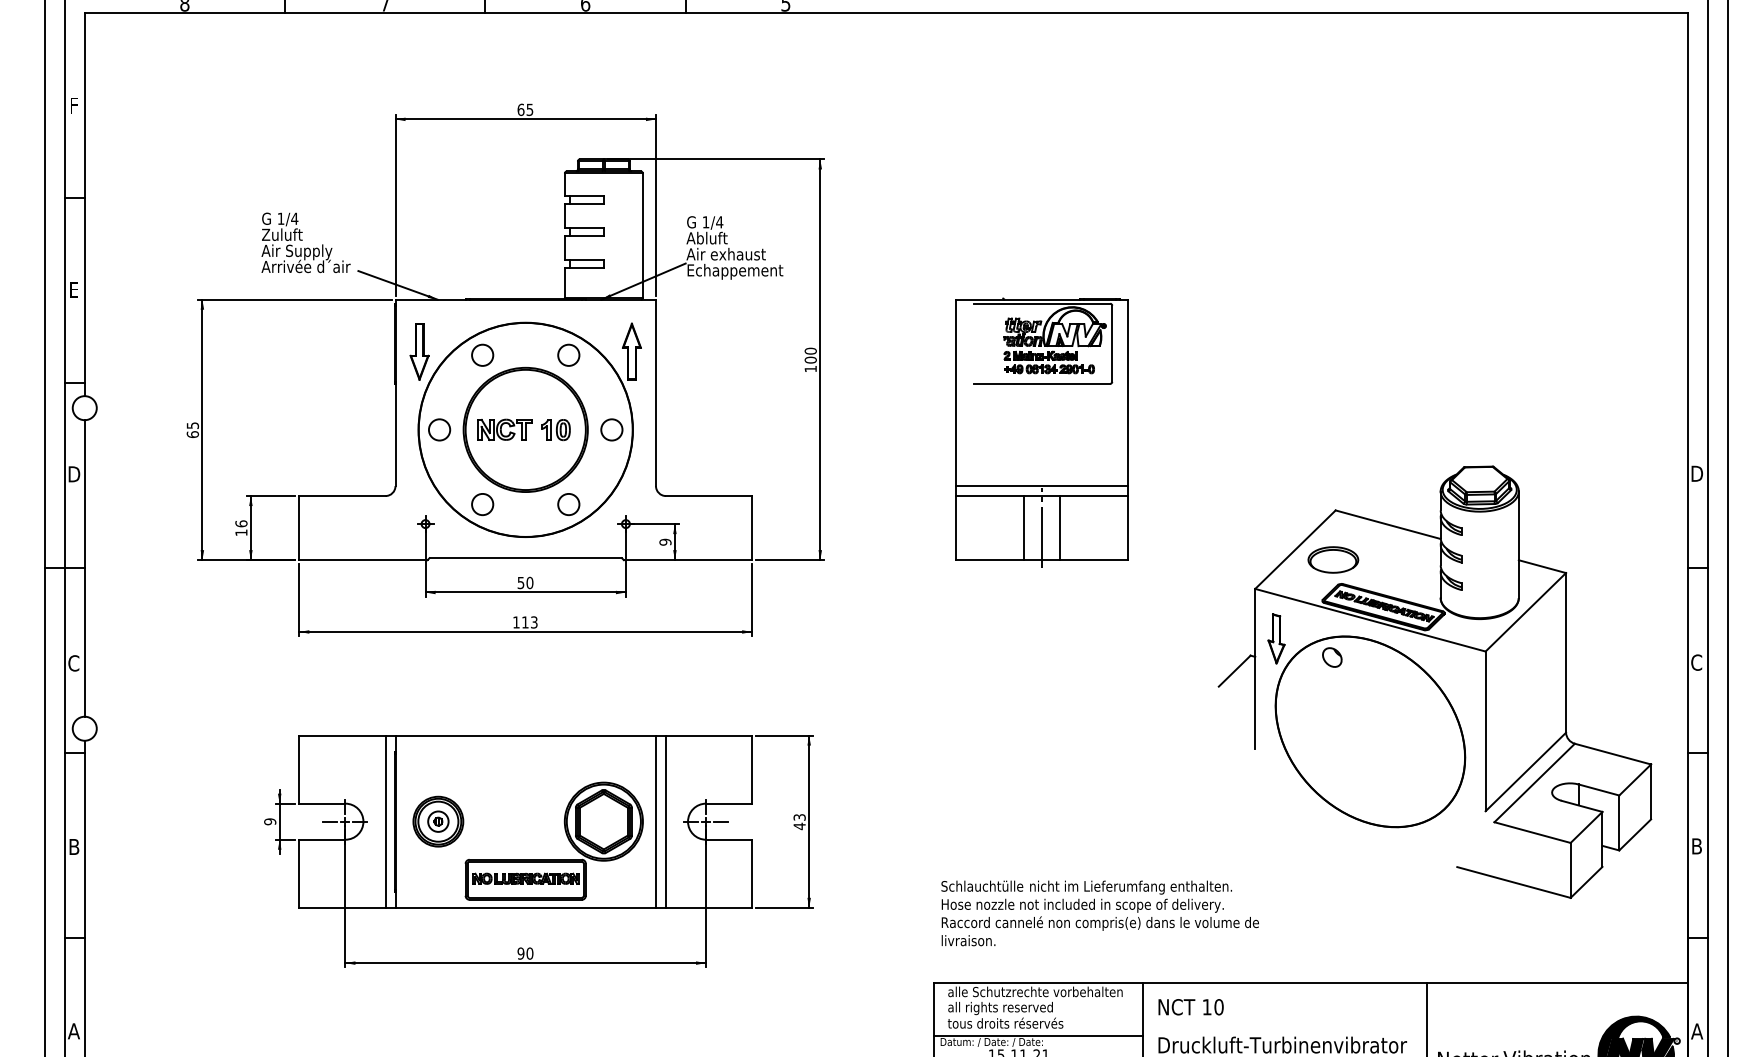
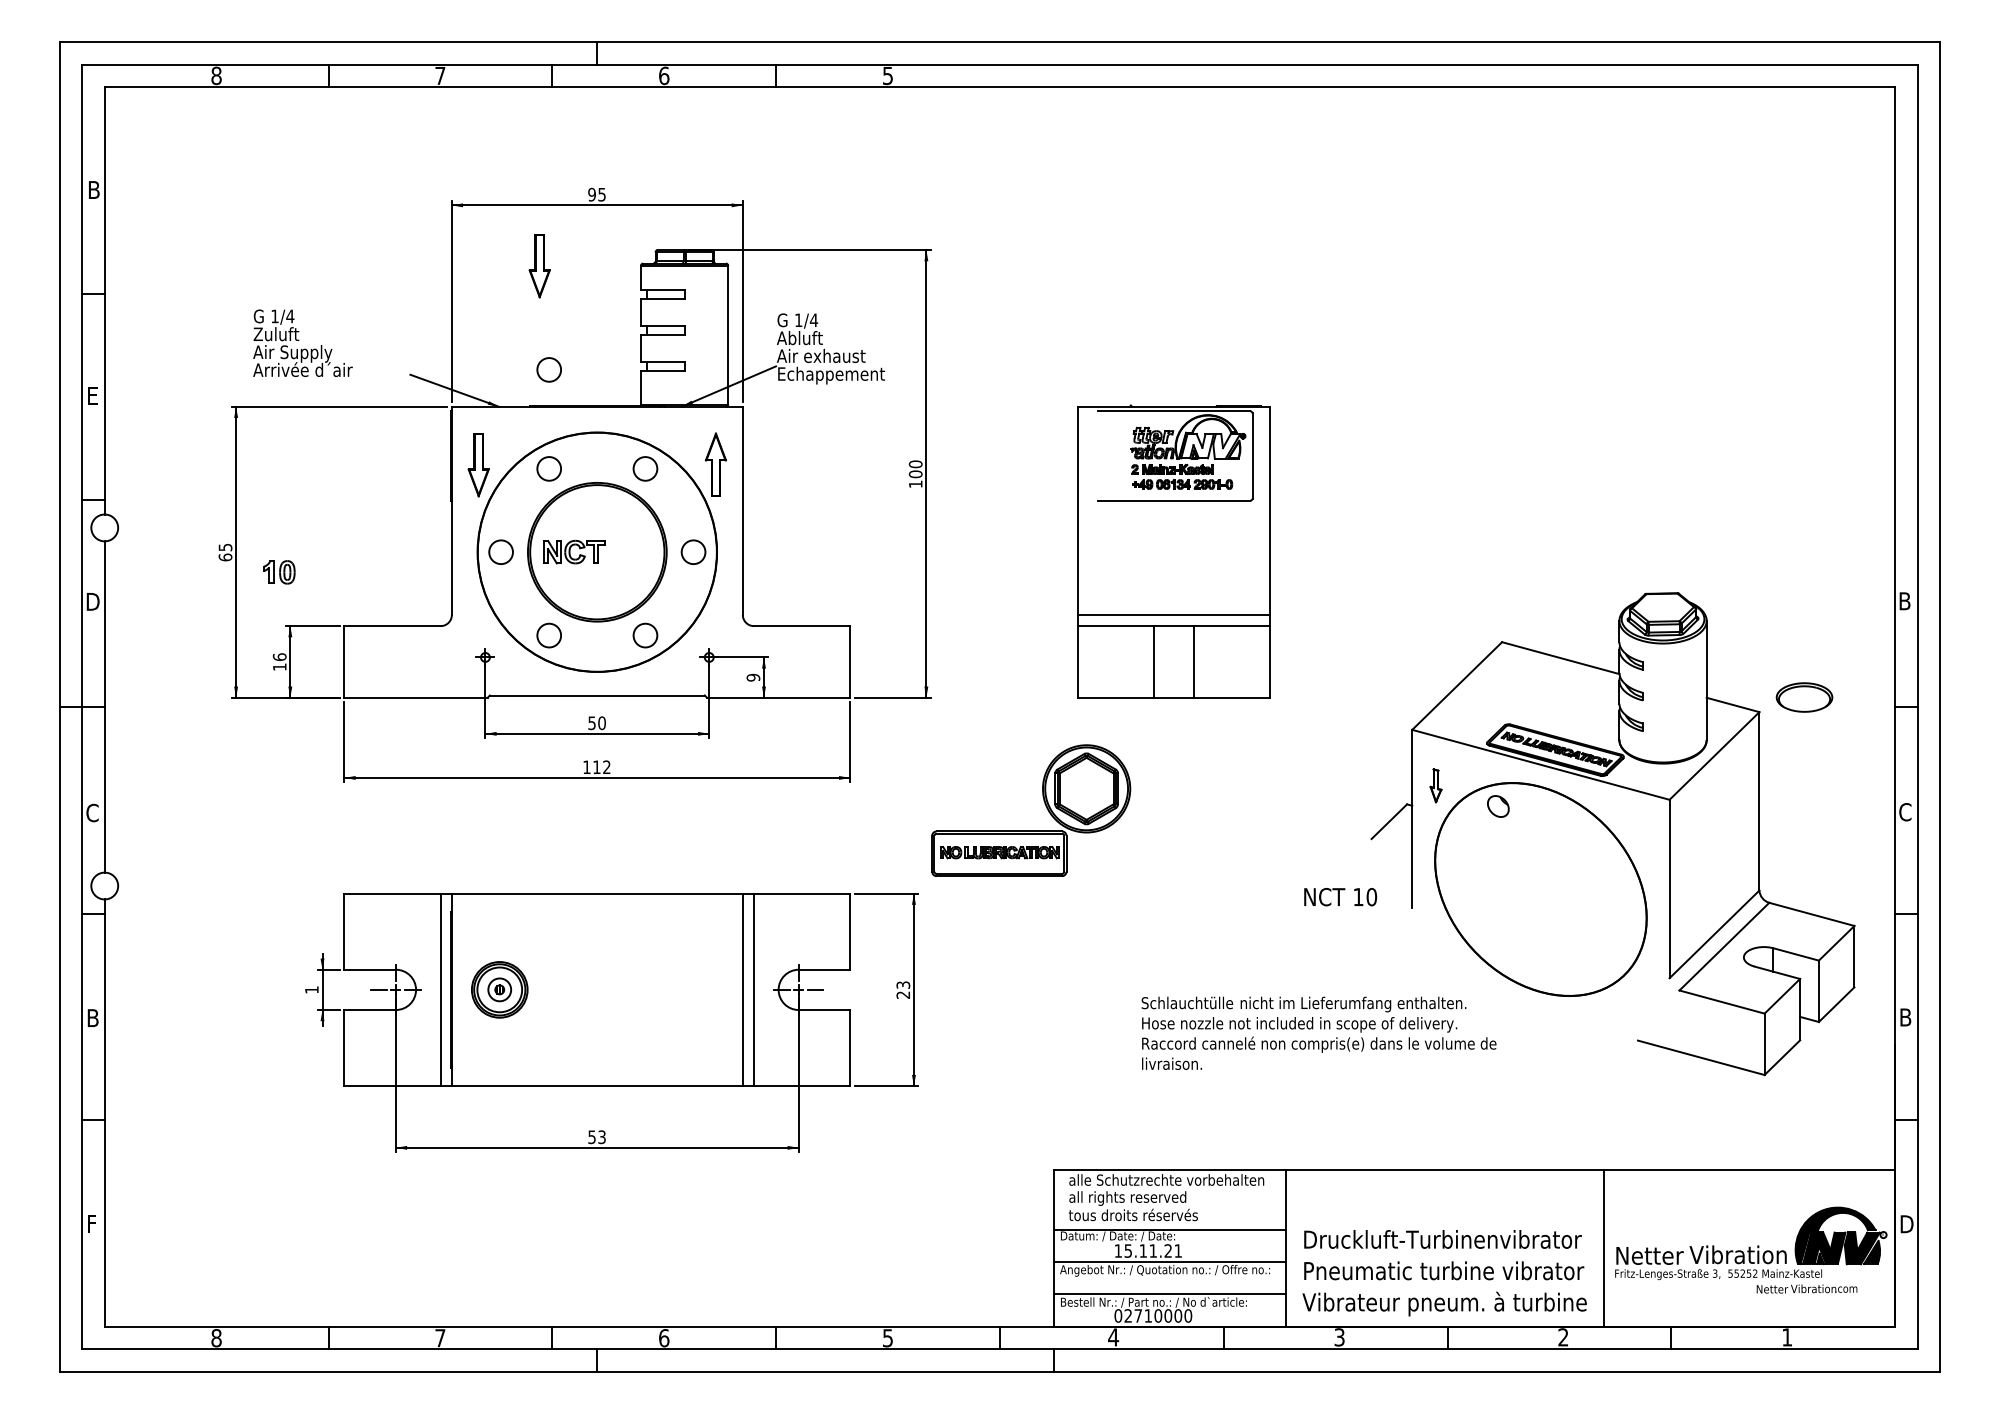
text: (76, 105) -> (95, 189), F -> B
text: (521, 109) -> (592, 194), 65 -> 95
part: (473, 174) -> (539, 266), added
part: (305, 242) -> (302, 342), moved
circle: (482, 266) -> (548, 369), added
part: (556, 430) -> (279, 572), moved
text: (1697, 474) -> (1906, 601), D -> B
line: (1042, 527) -> (1174, 661), removed
part: (1333, 559) -> (1804, 697), moved
text: (533, 622) -> (606, 767), 113 -> 112
part: (1276, 638) -> (1435, 785), size x0.6
text: (269, 821) -> (311, 989), 9 -> 1
text: (798, 826) -> (902, 995), 43 -> 23
part: (566, 835) -> (1044, 804), moved
part: (1099, 912) -> (1318, 1032), moved
text: (524, 953) -> (596, 1137), 90 -> 53
text: (1191, 1007) -> (1340, 897), moved
text: (73, 1030) -> (92, 1223), A -> F
text: (1697, 1031) -> (1906, 1224), A -> D

